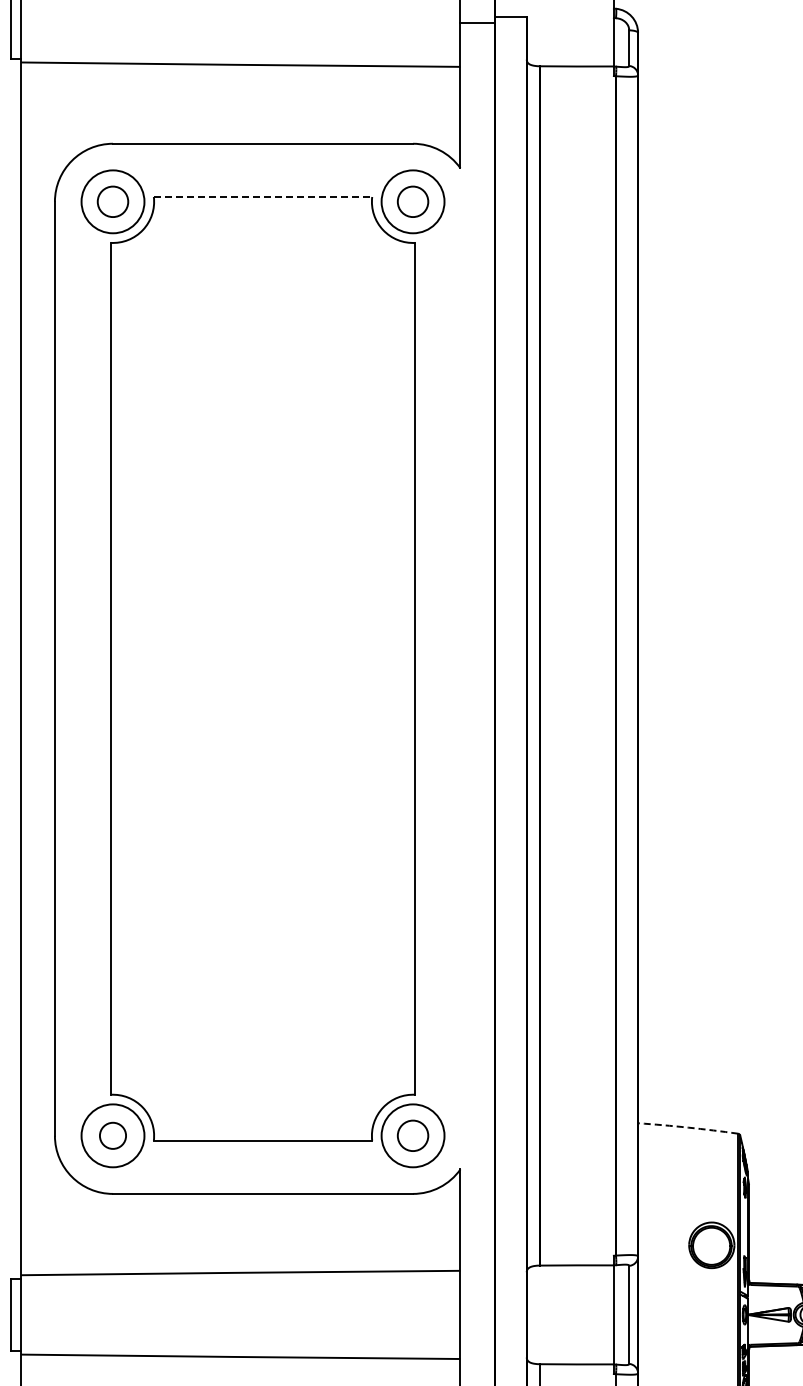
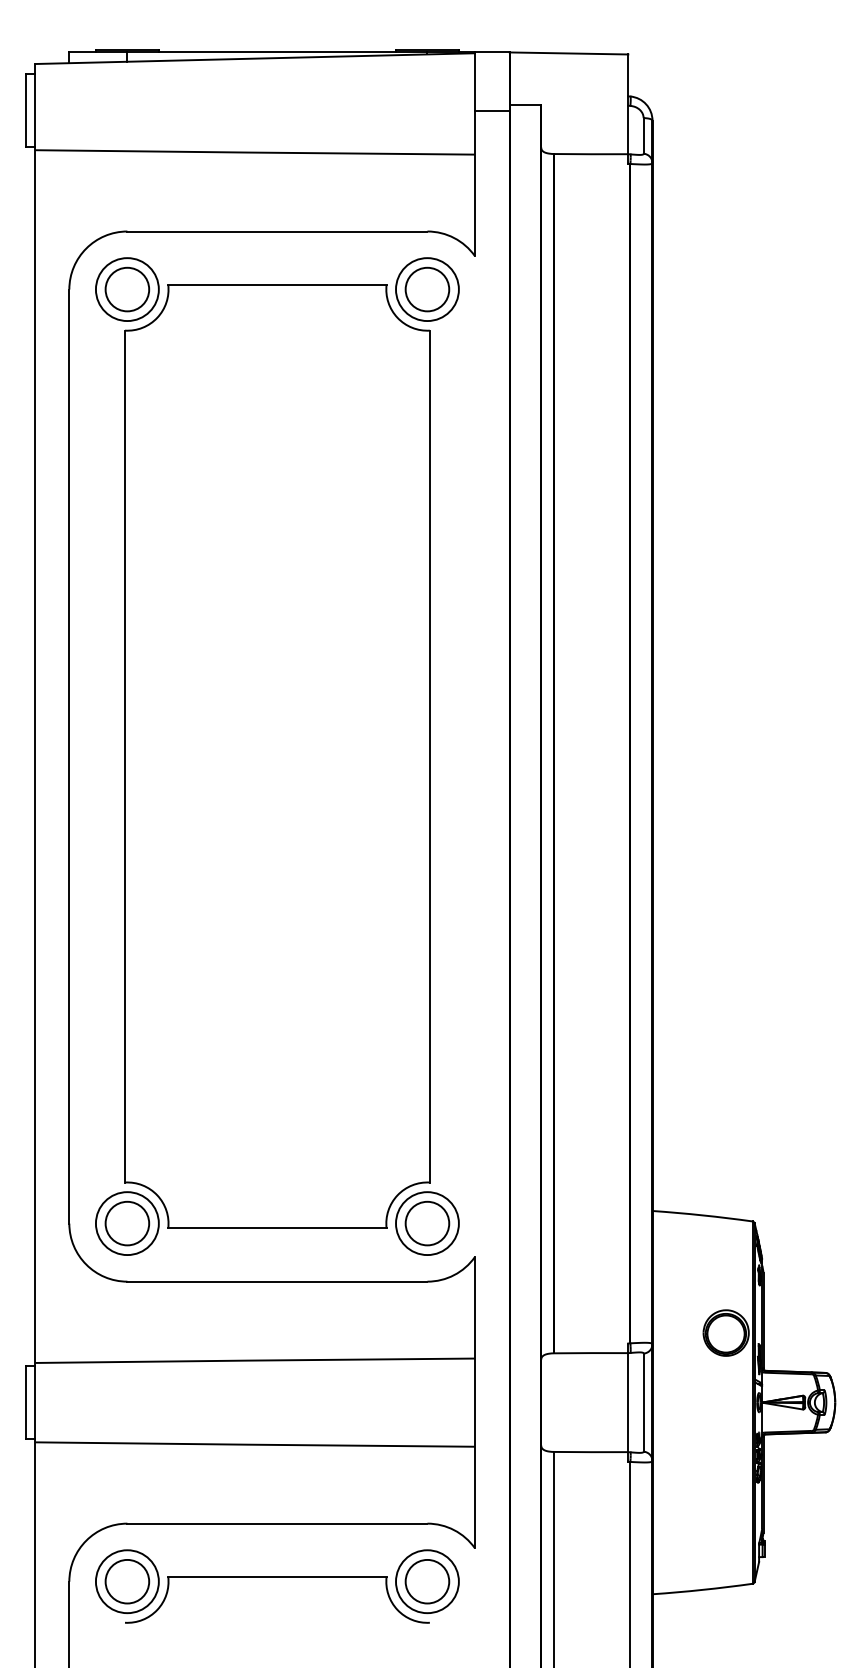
line: (263, 196) -> (277, 284), dashed -> solid
circle: (113, 201) -> (127, 289), size x1.43
circle: (413, 201) -> (427, 289), size x1.43
arc: (688, 1127) -> (702, 1215), dashed -> solid
circle: (113, 1135) -> (127, 1223), size x1.67
circle: (413, 1135) -> (427, 1223), size x1.43

